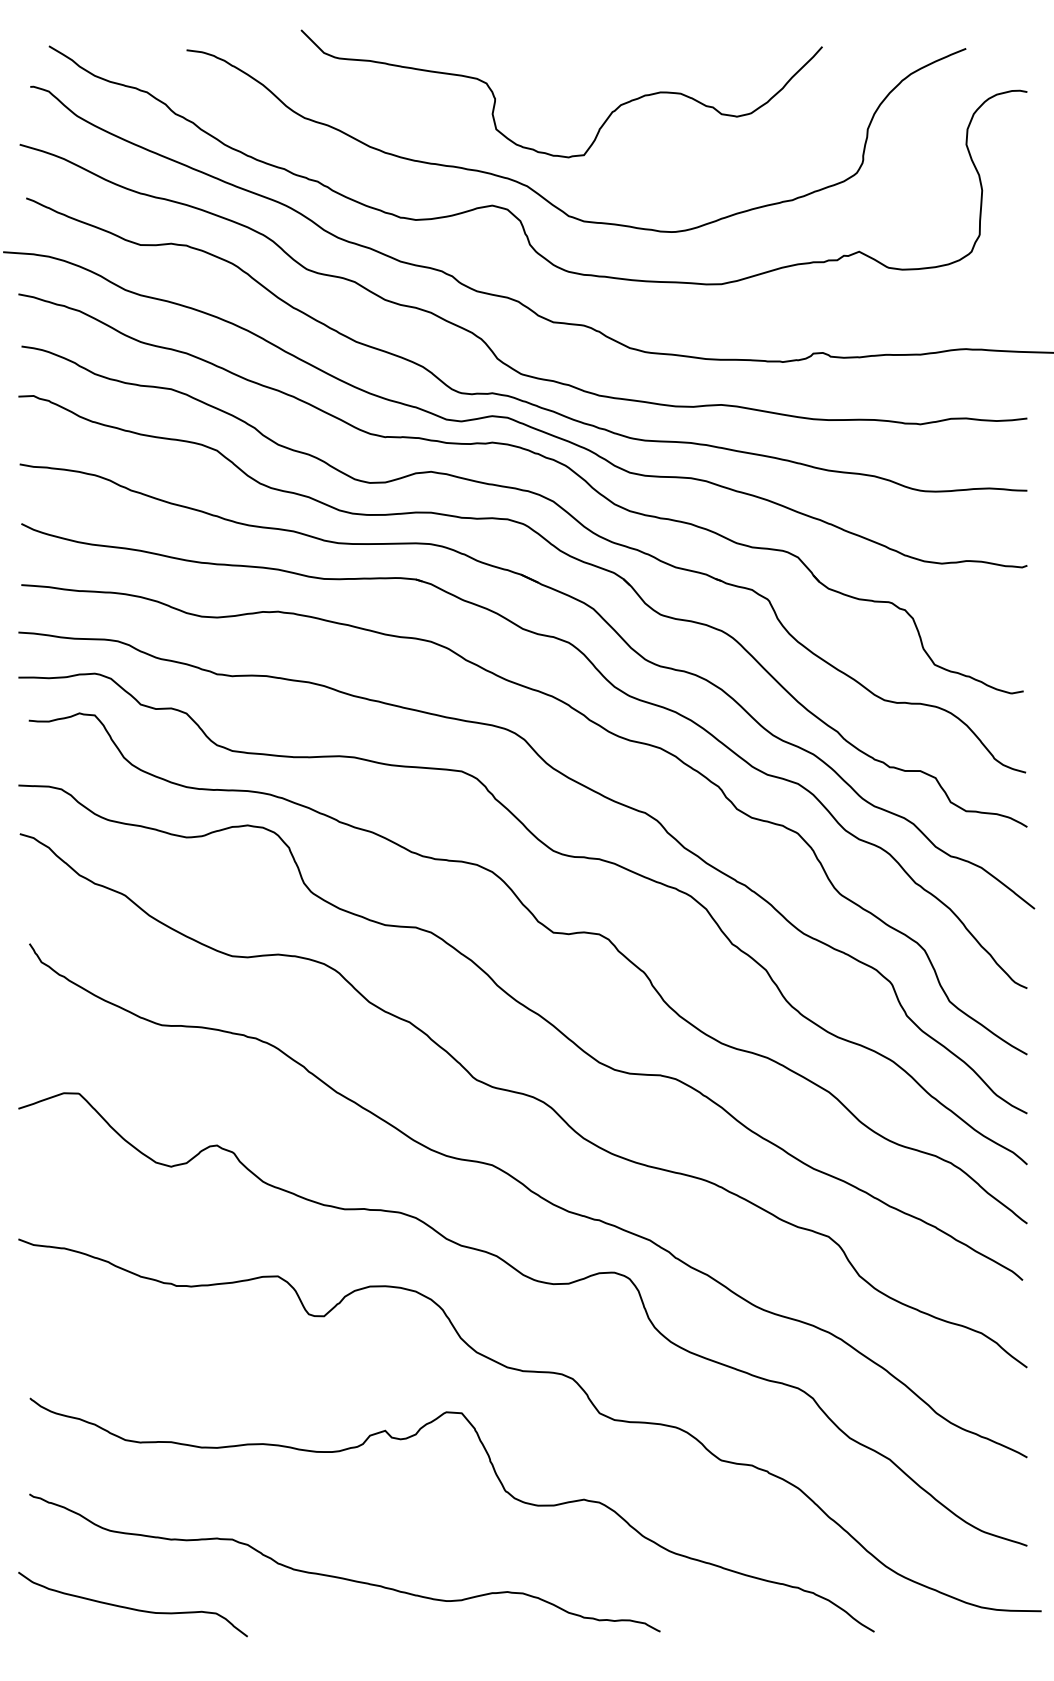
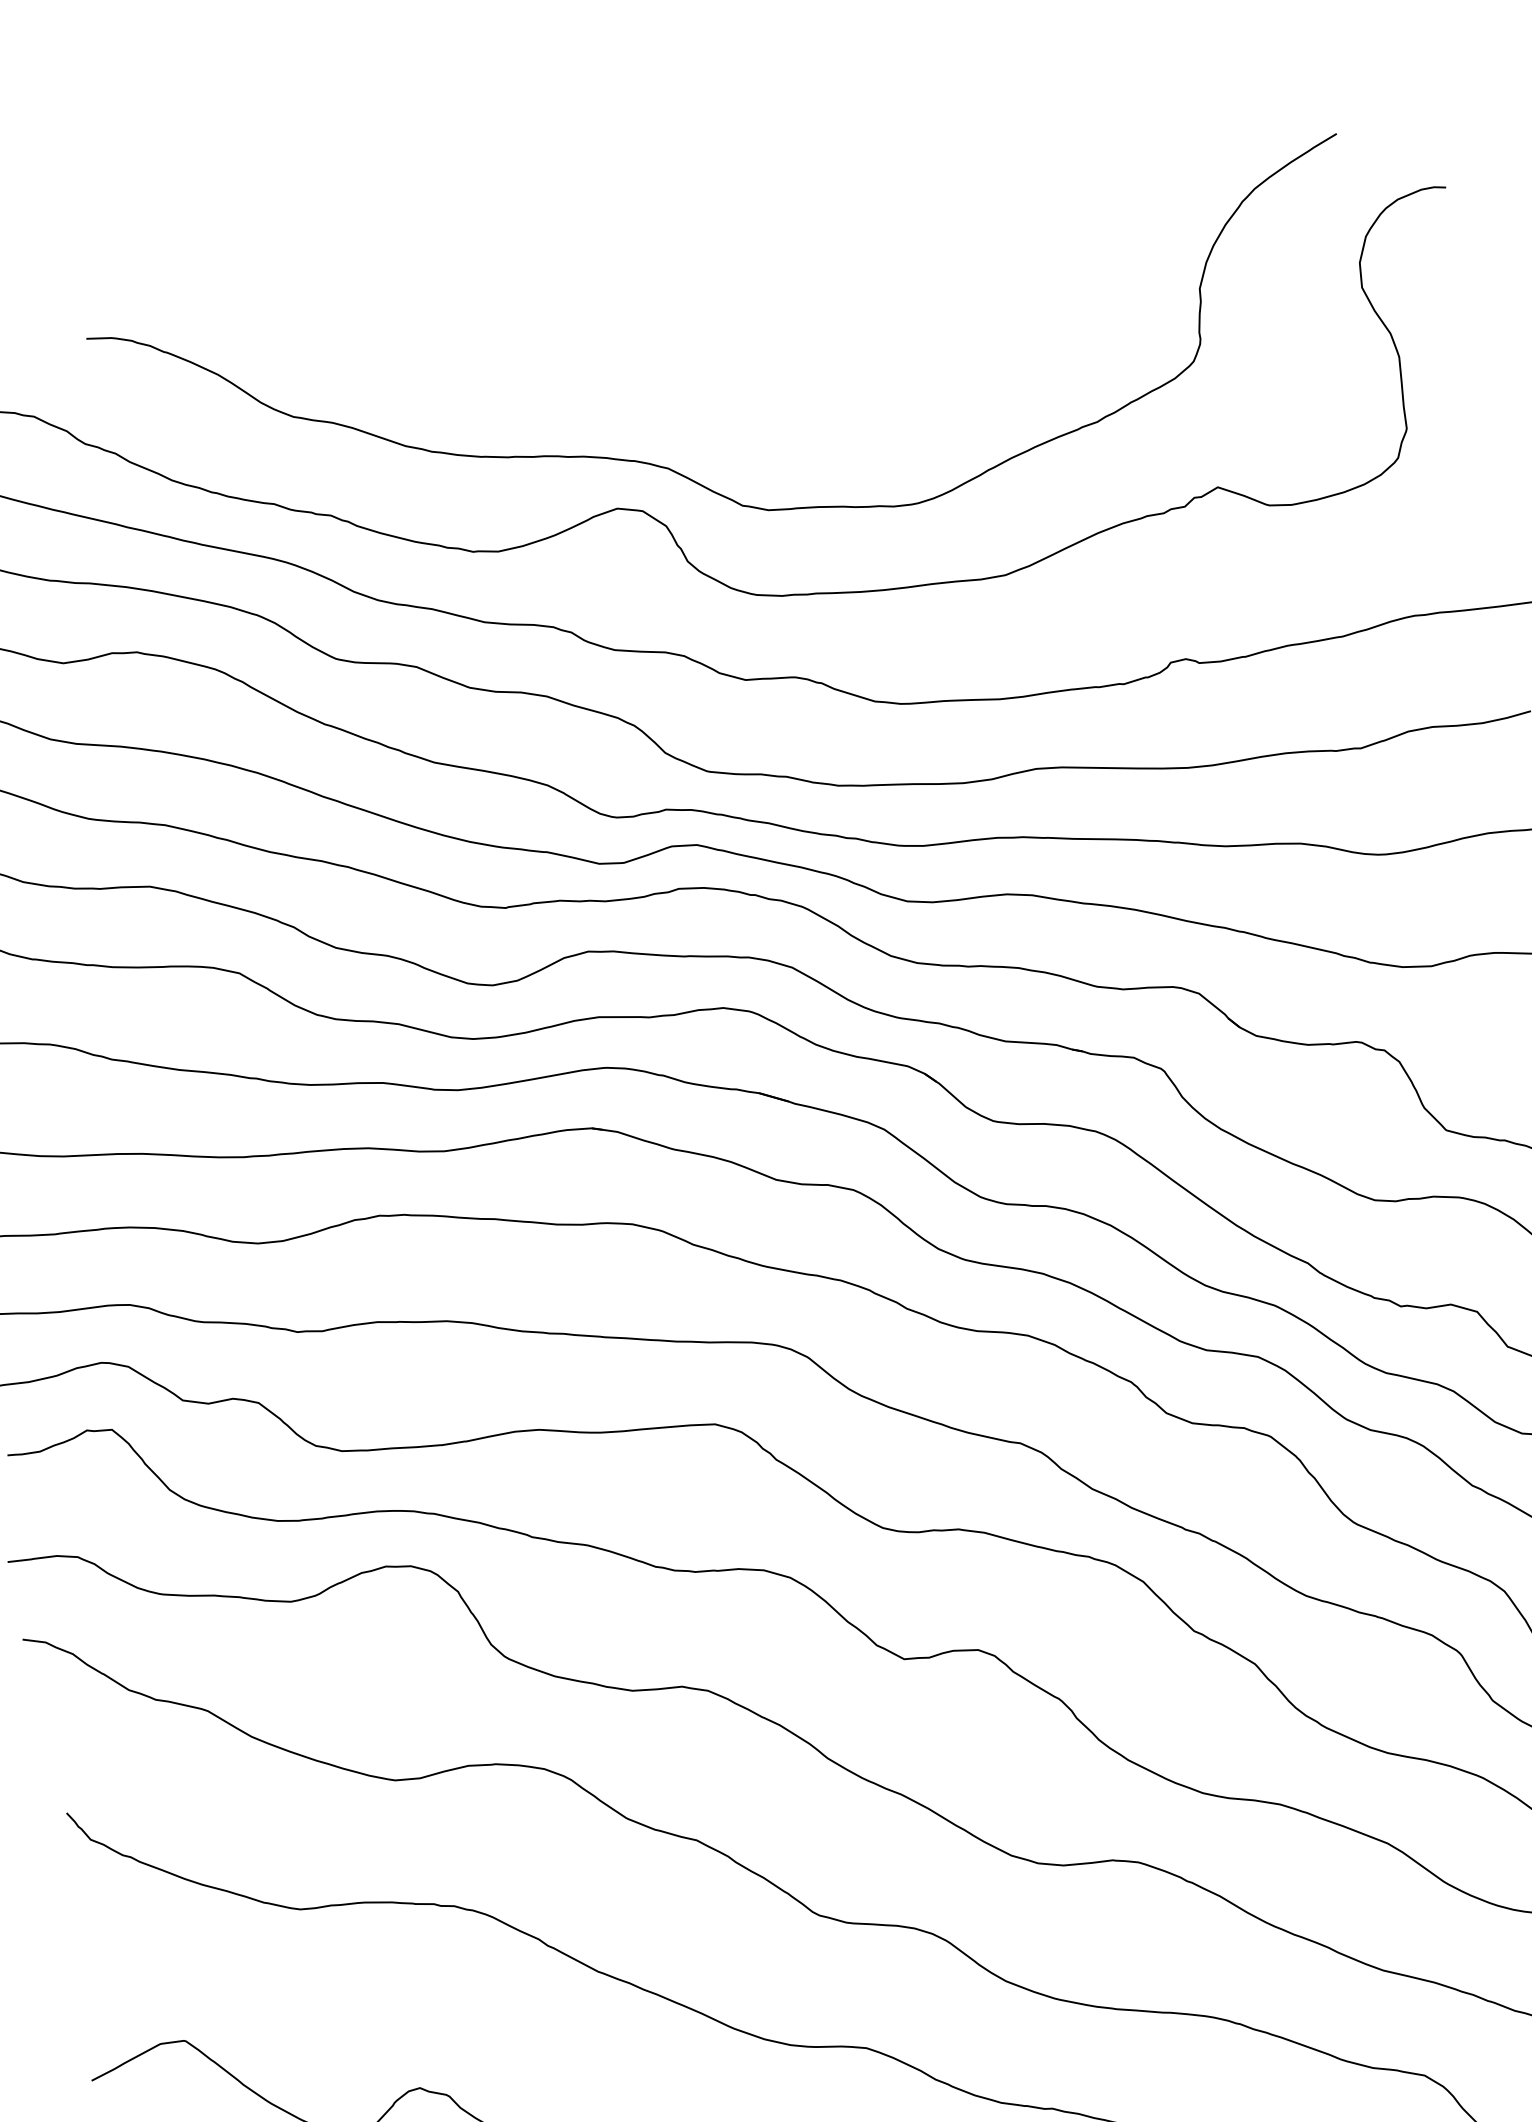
curve: (602, 123) -> (772, 348), removed

